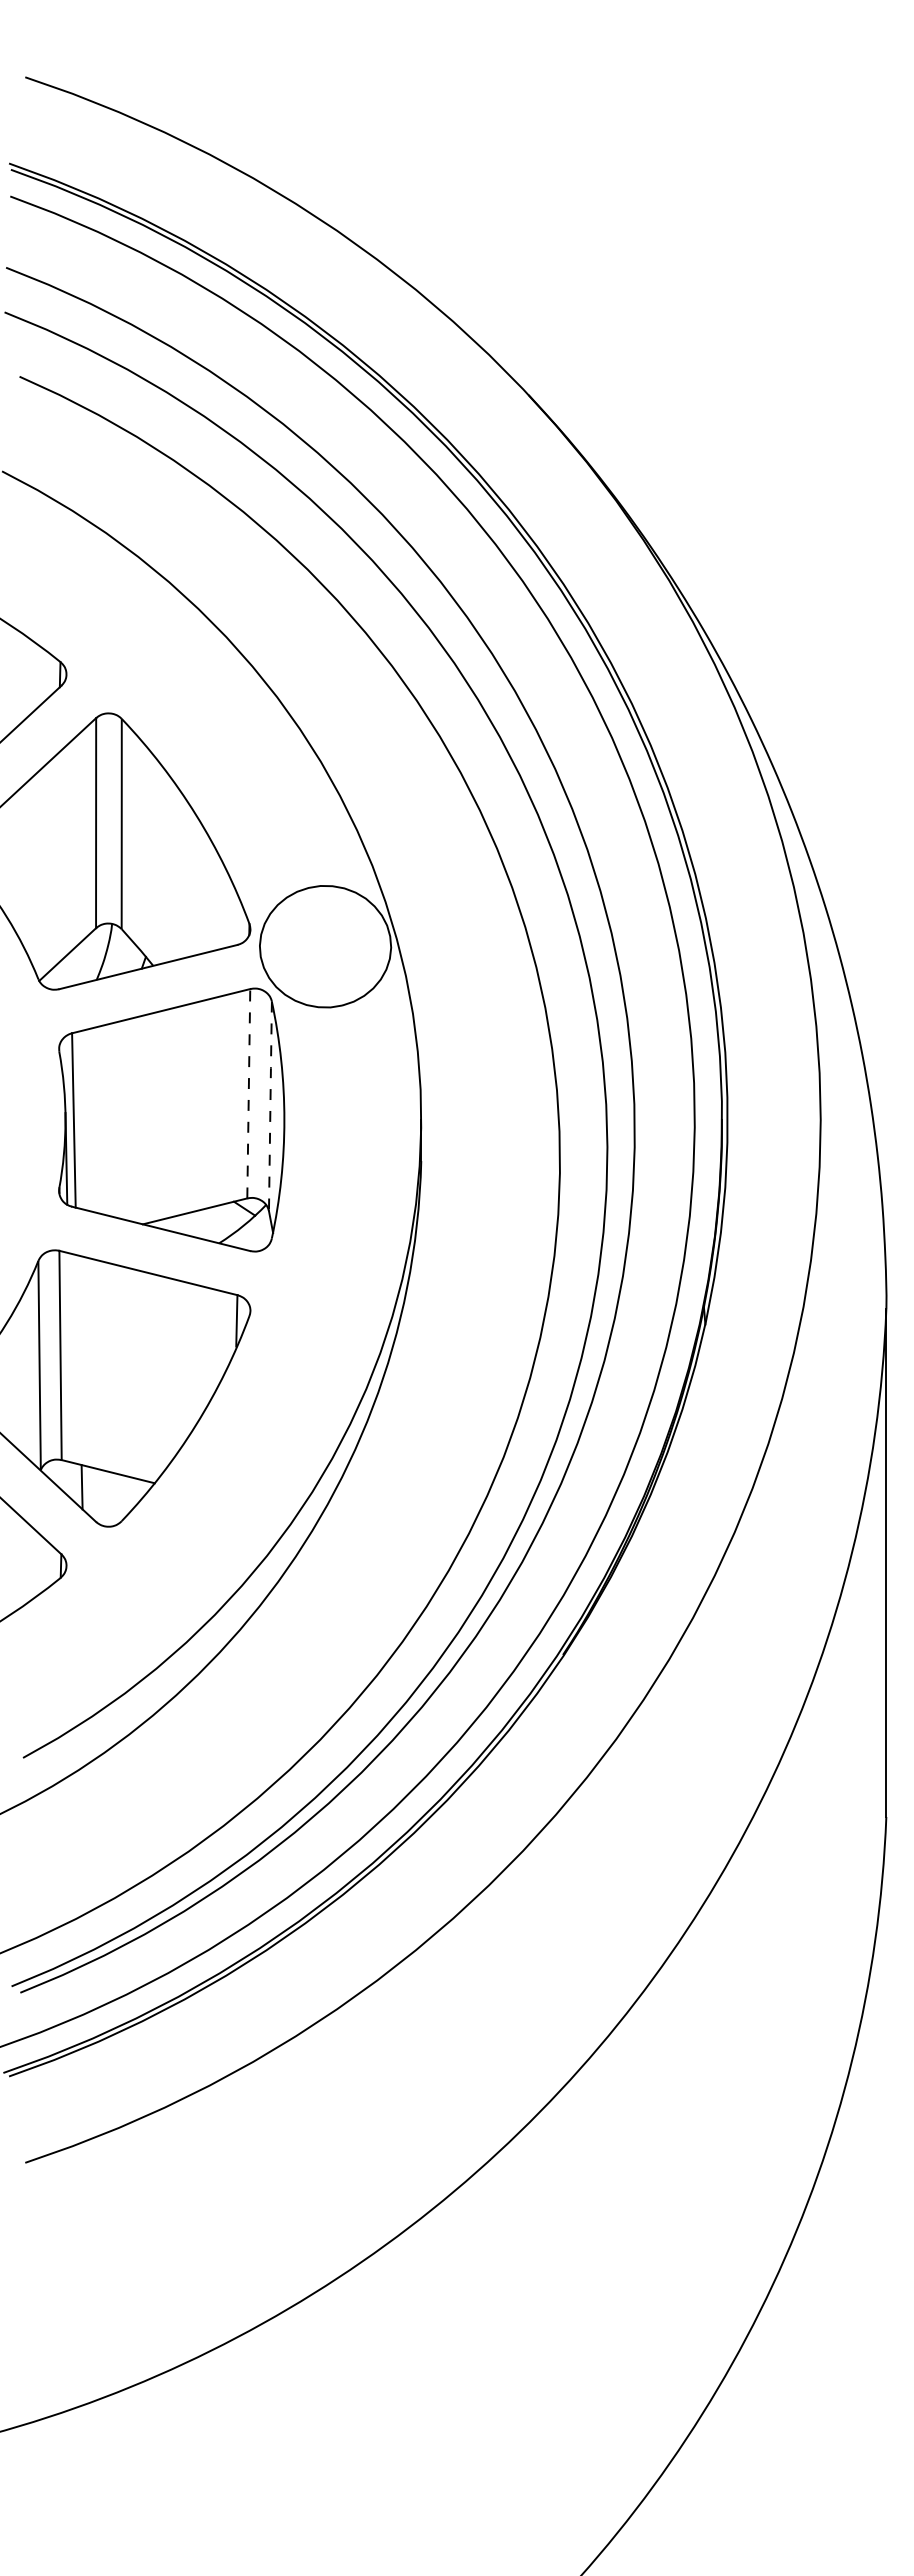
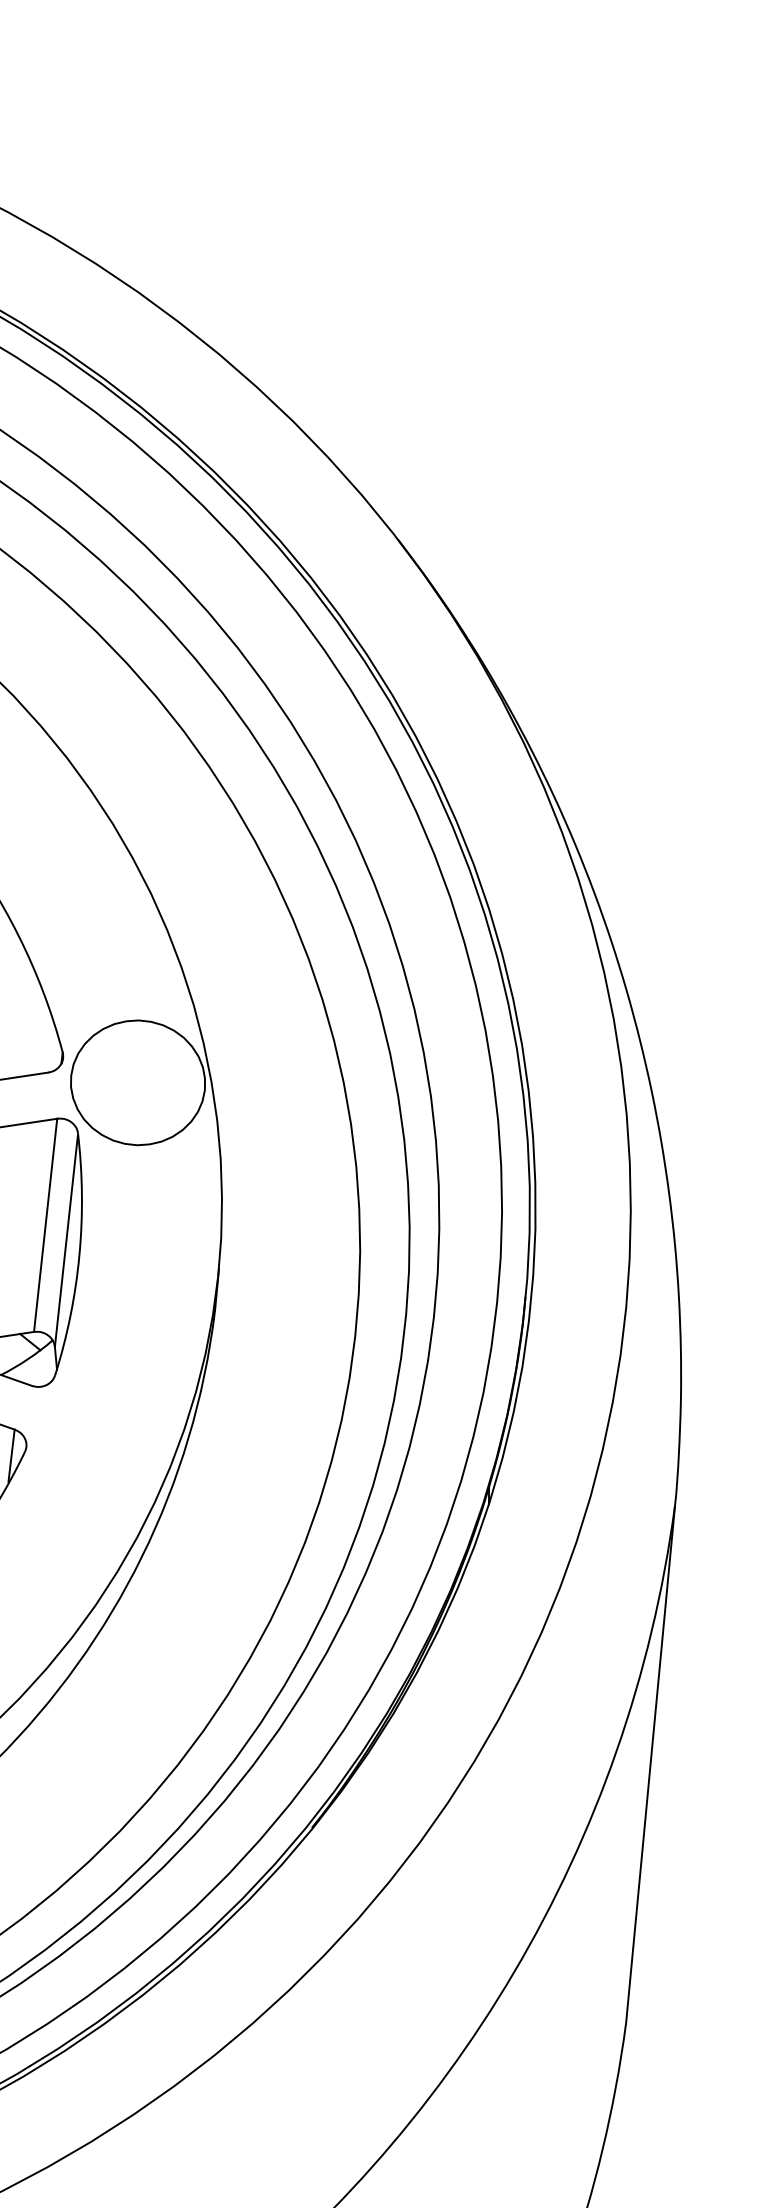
line: (248, 1093) -> (45, 1225), dashed -> solid
line: (270, 1105) -> (66, 1239), dashed -> solid

